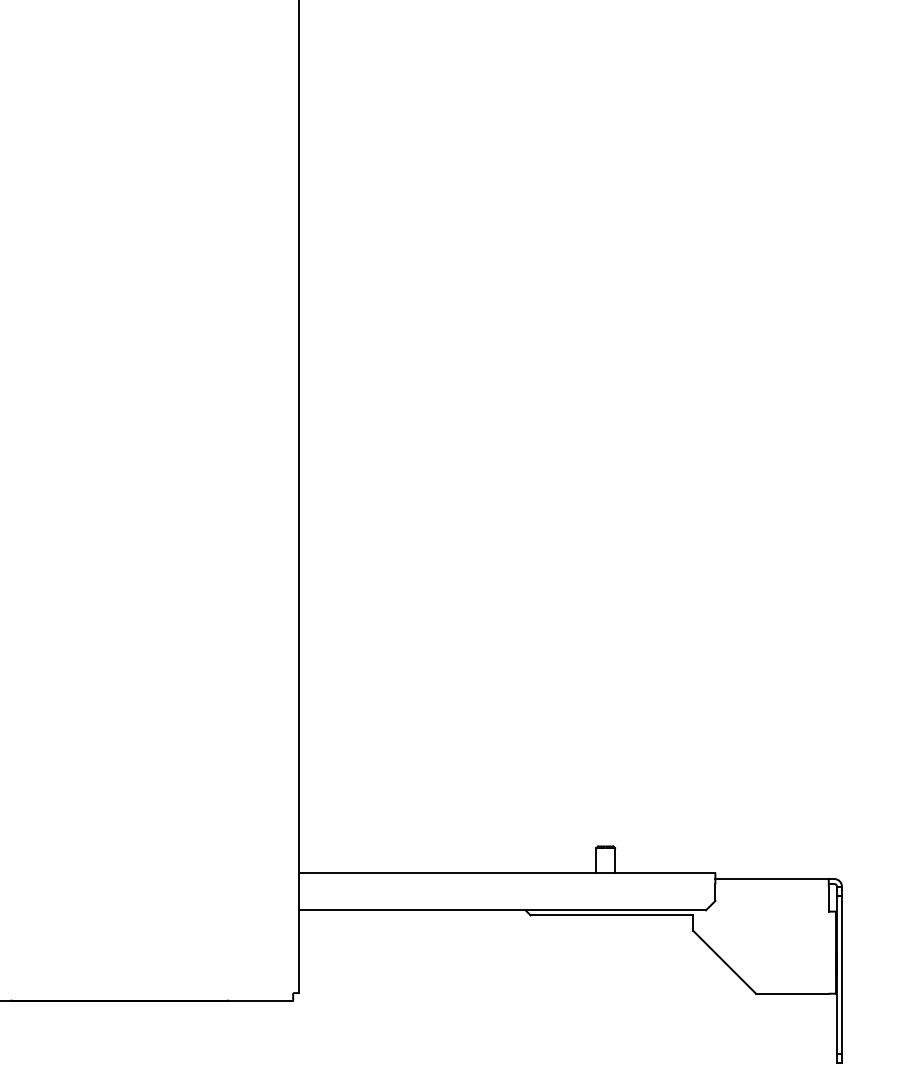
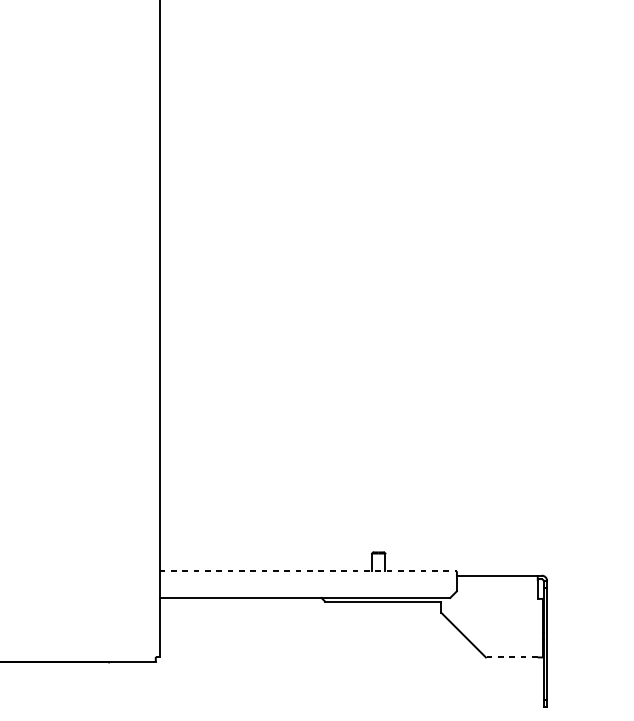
line: (507, 872) -> (308, 570), solid -> dashed
line: (791, 993) -> (511, 657), solid -> dashed

